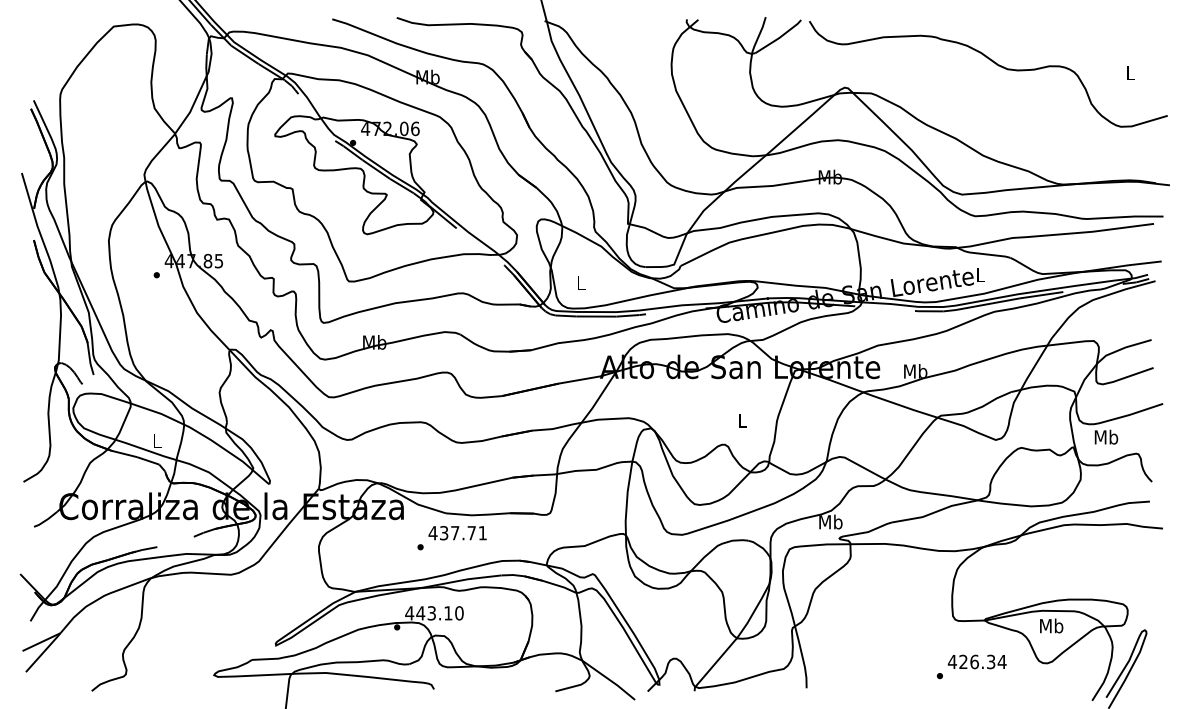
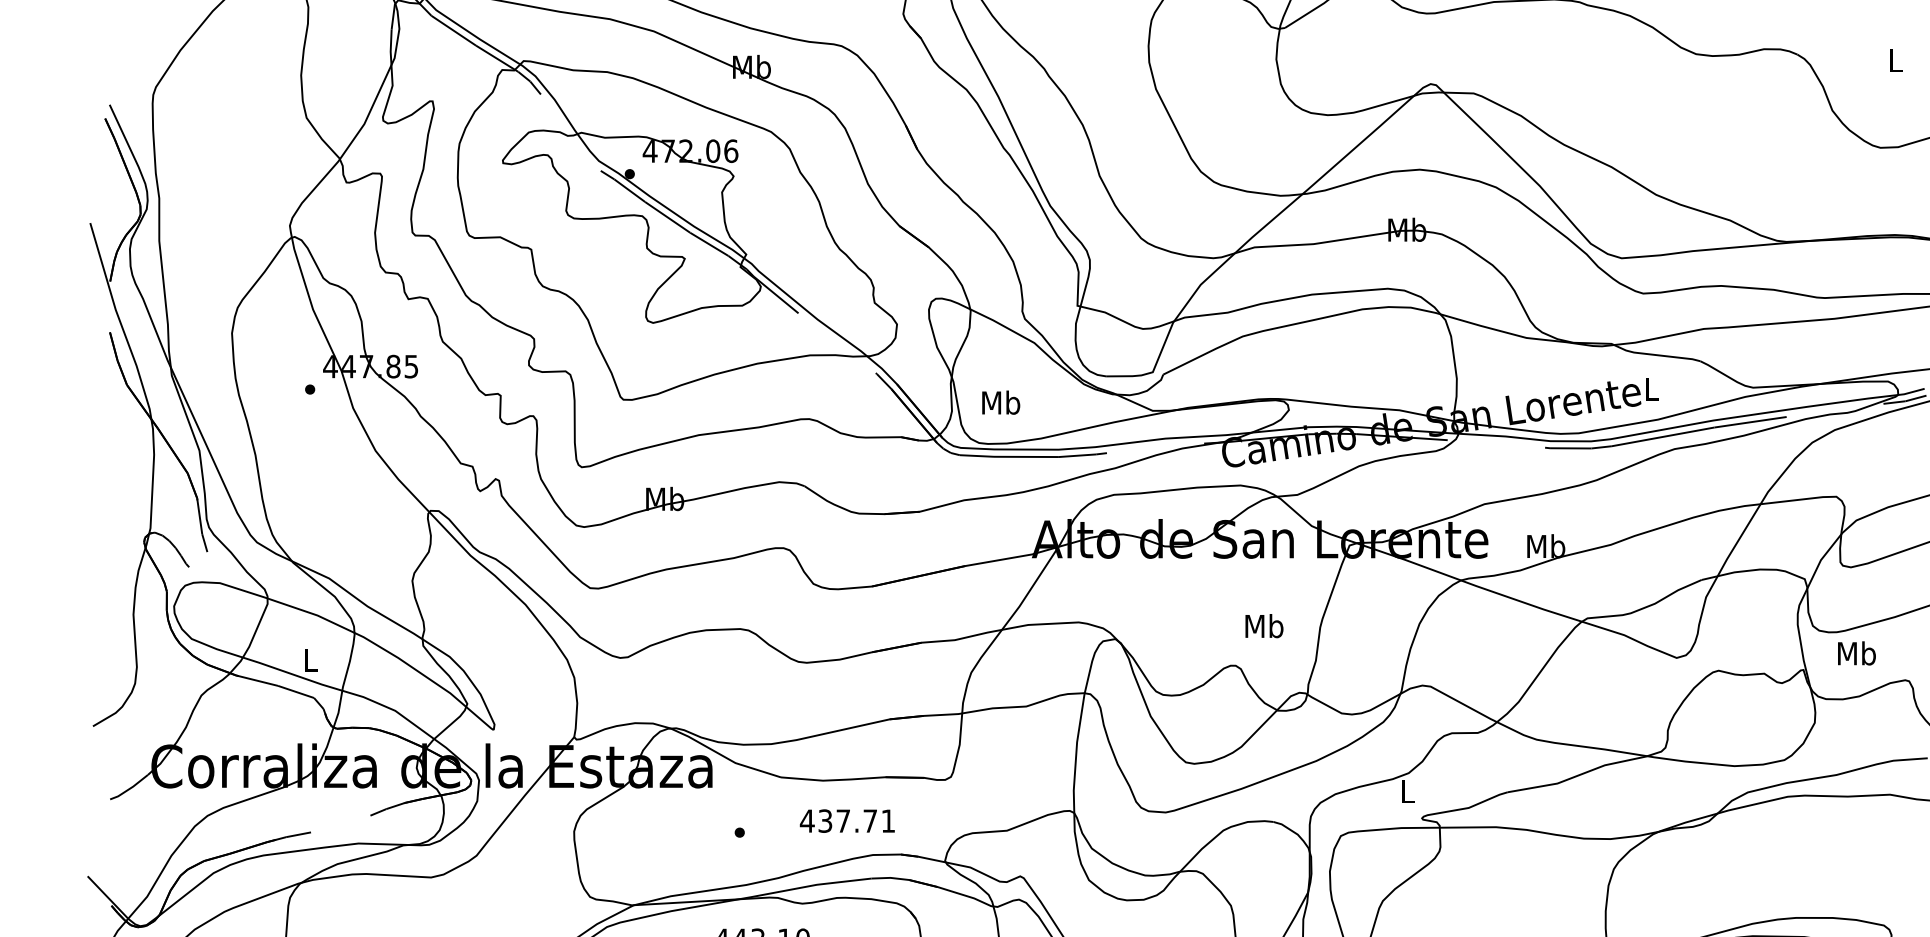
text: (580, 282) -> (1000, 401), L -> Mb
text: (742, 420) -> (1264, 626), L -> Mb
text: (830, 521) -> (1407, 790), Mb -> L
text: (457, 533) -> (847, 821), moved

